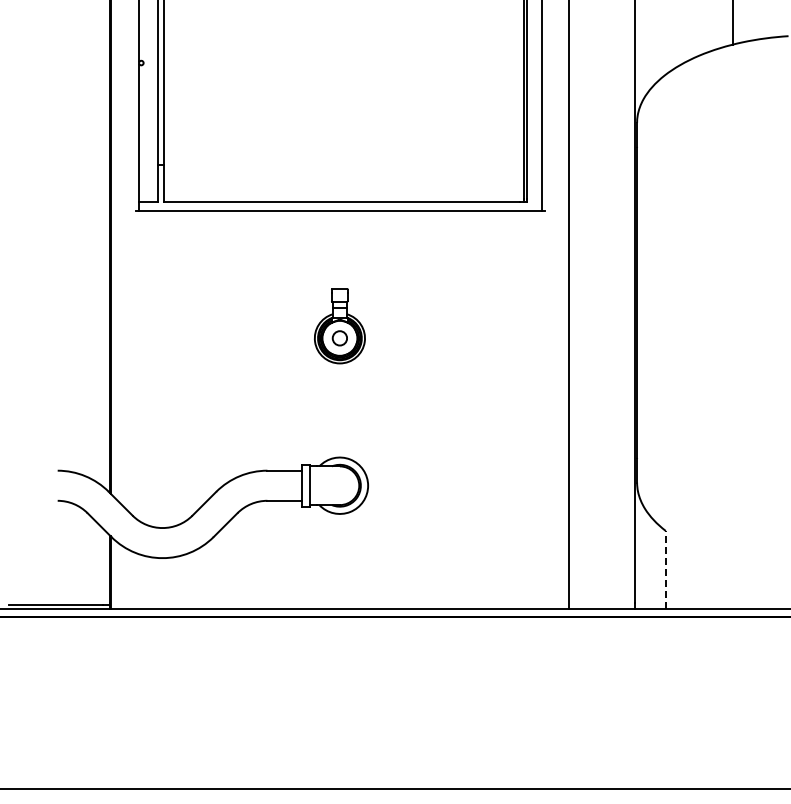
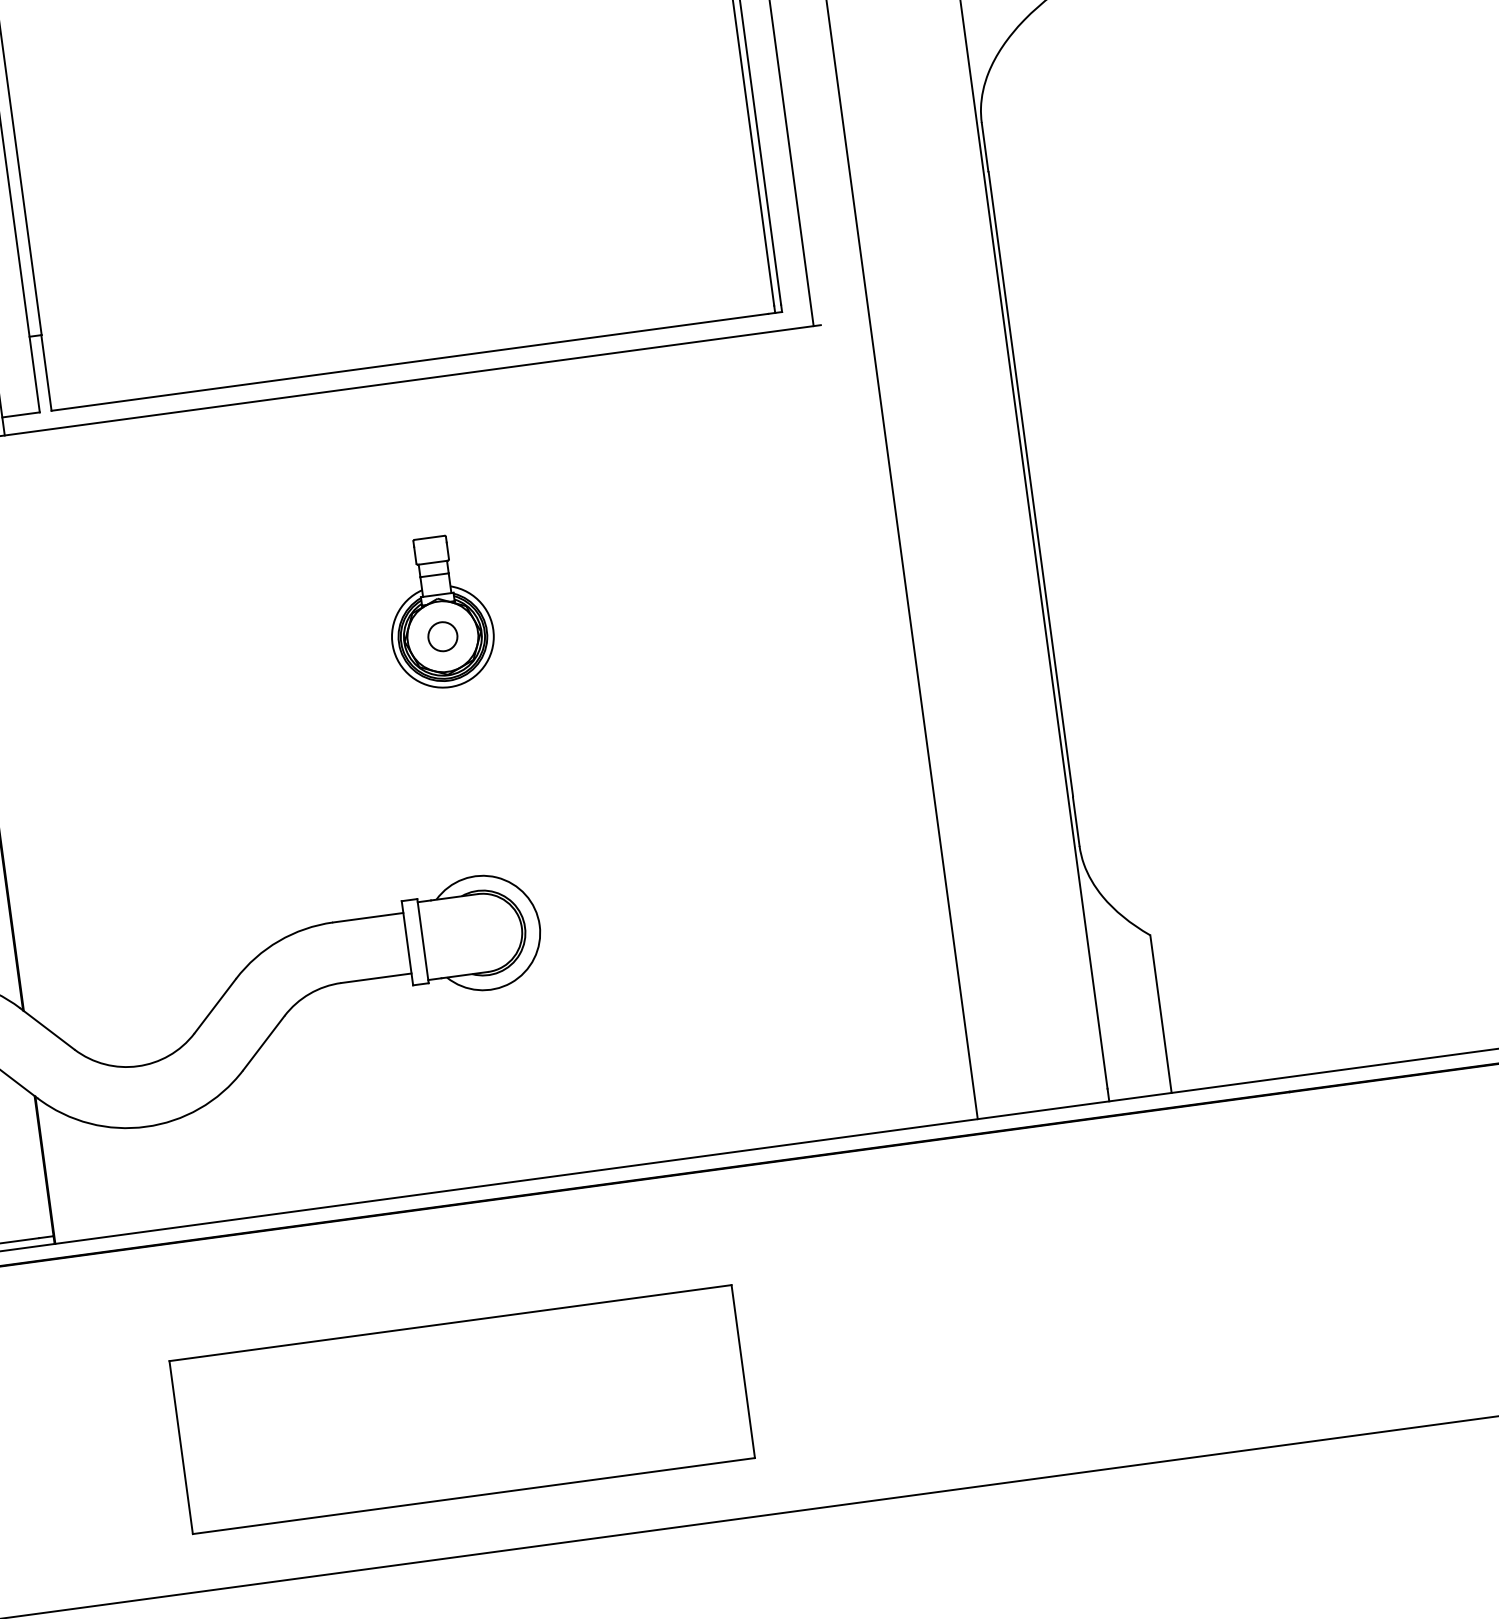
line: (665, 569) -> (1160, 1012), dashed -> solid
part: (298, 716) -> (462, 1408), added

